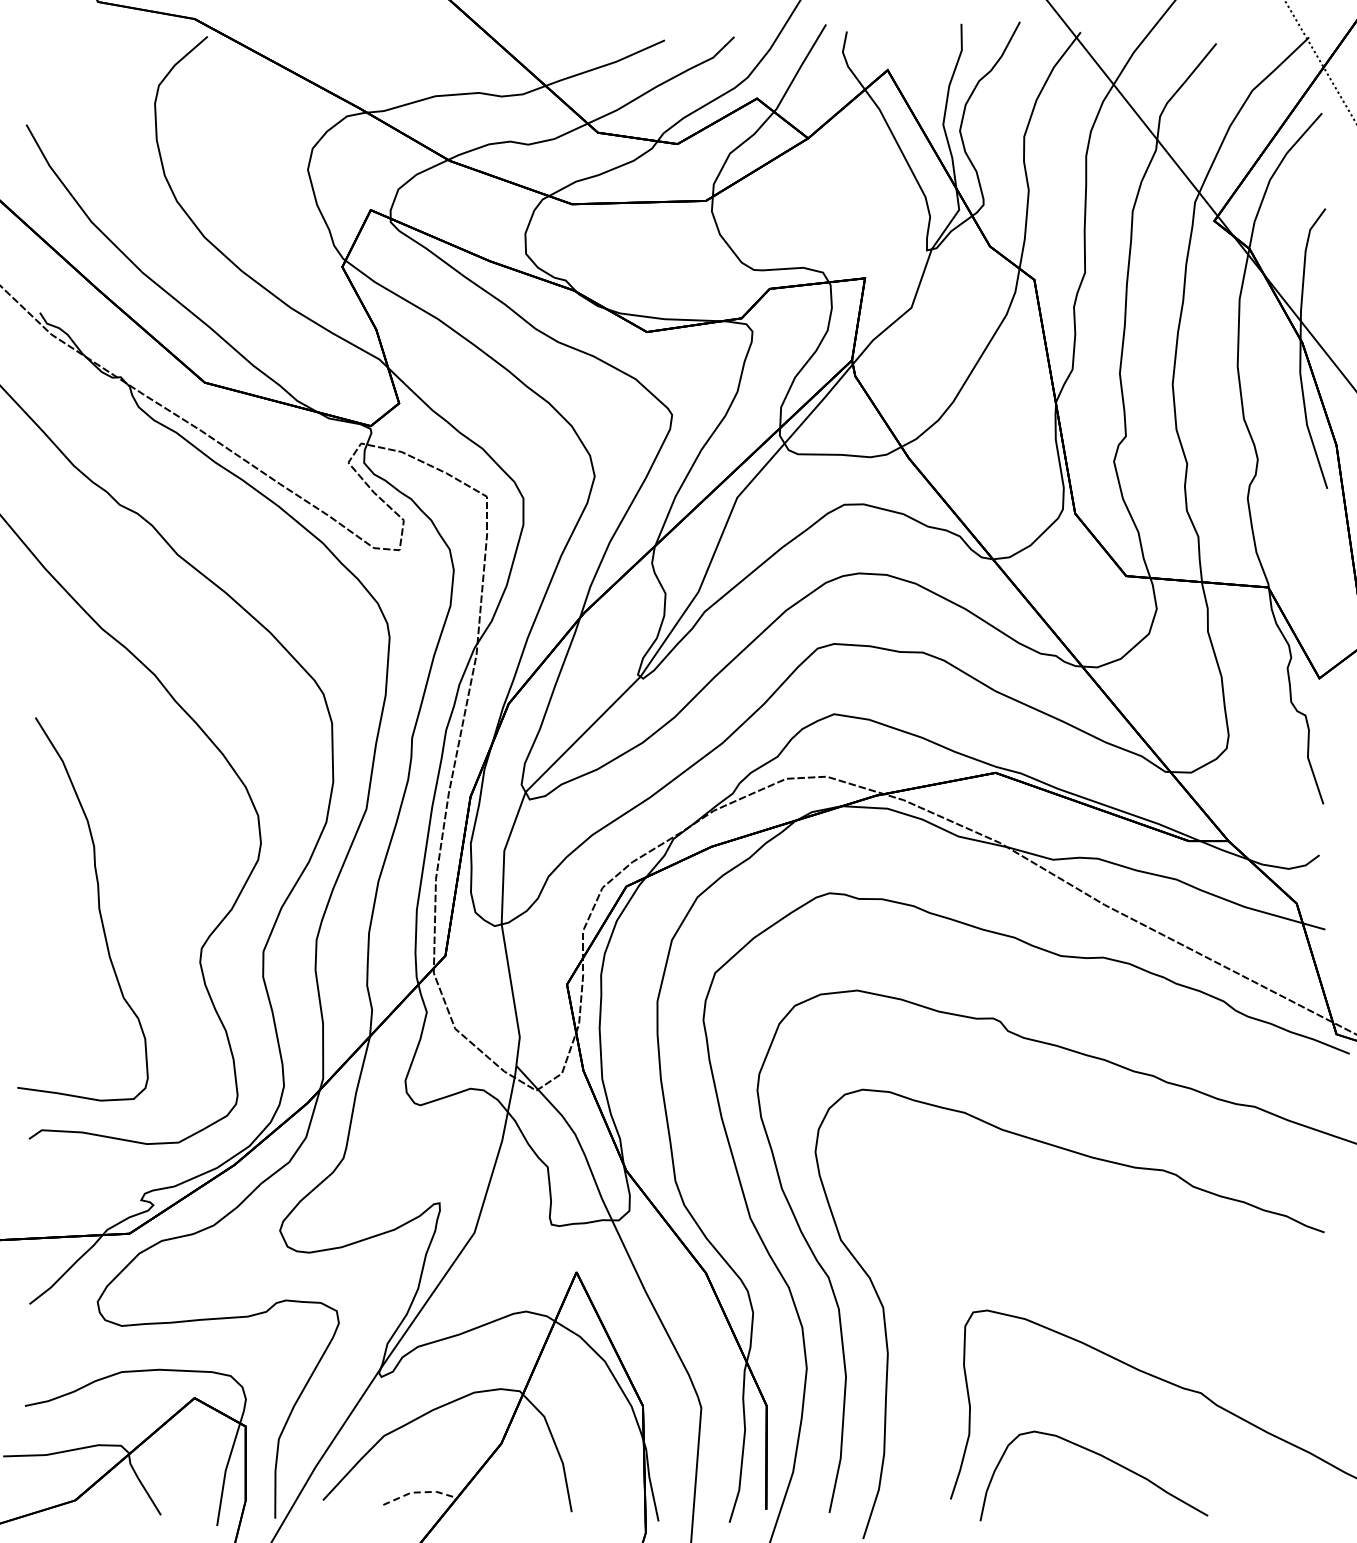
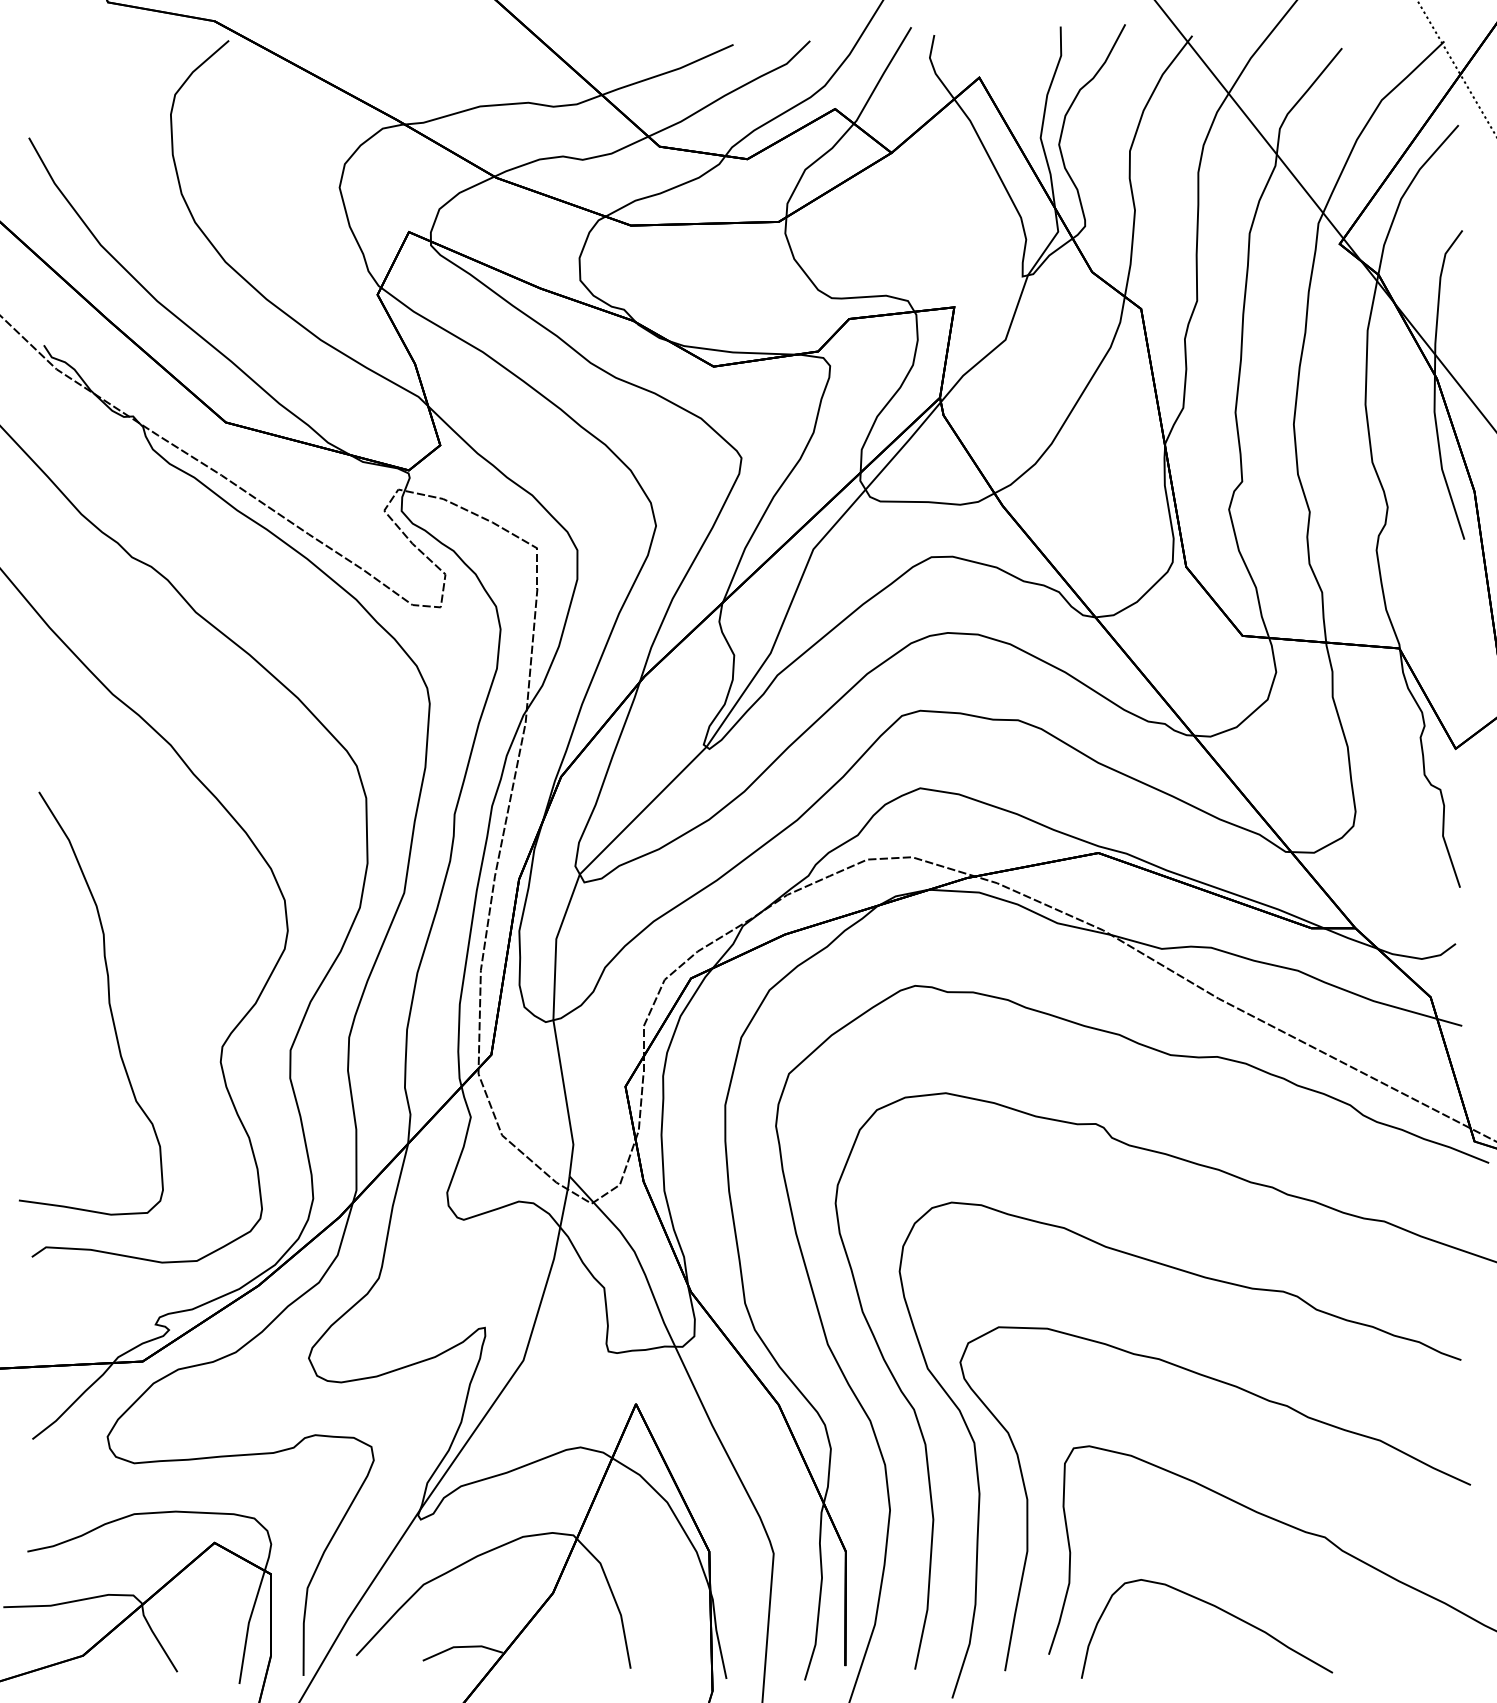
curve: (1140, 1266) -> (1258, 1397), added
line: (419, 1492) -> (462, 1647), dashed -> solid

